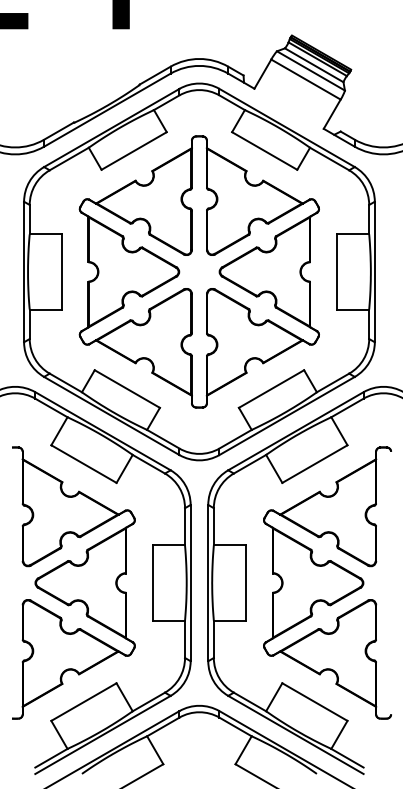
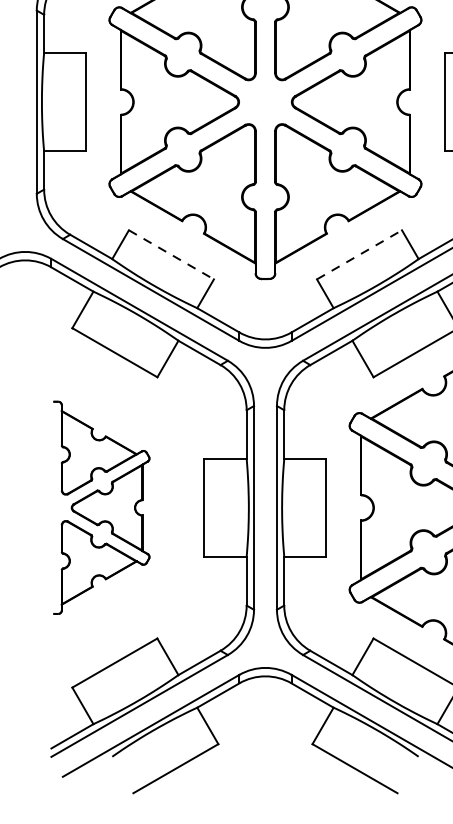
line: (127, 389) -> (171, 255), solid -> dashed
line: (271, 389) -> (359, 255), solid -> dashed
part: (73, 582) -> (101, 507), size x0.6

